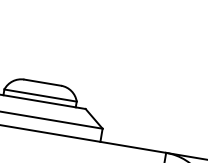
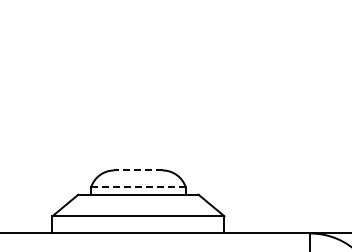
line: (41, 82) -> (137, 170), solid -> dashed
line: (39, 95) -> (137, 187), solid -> dashed

